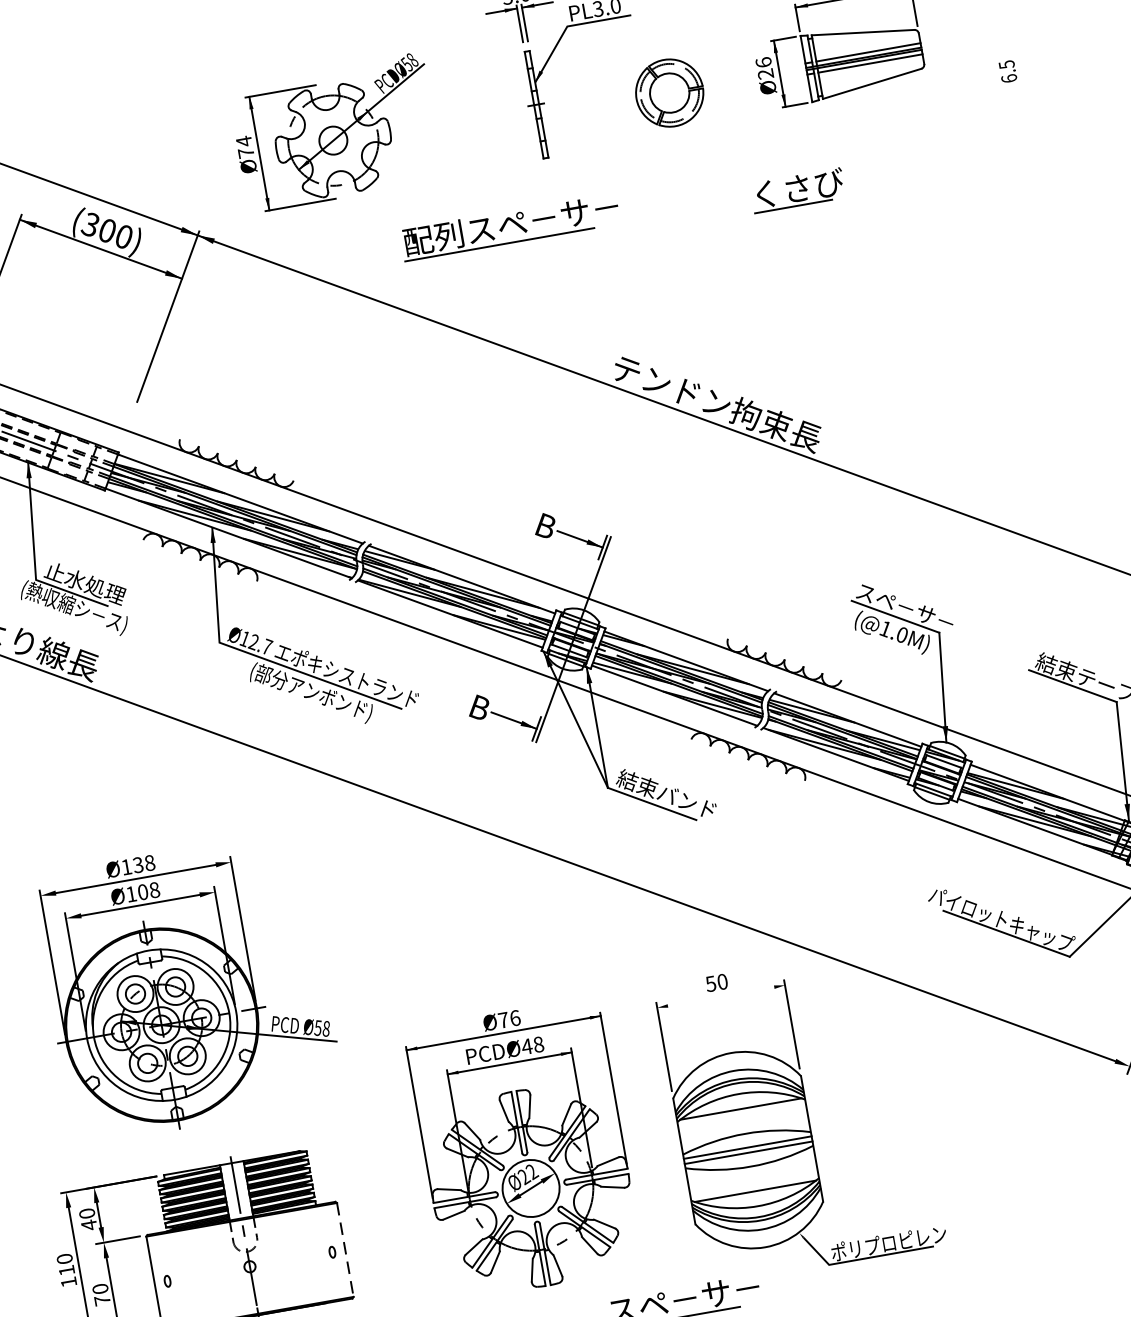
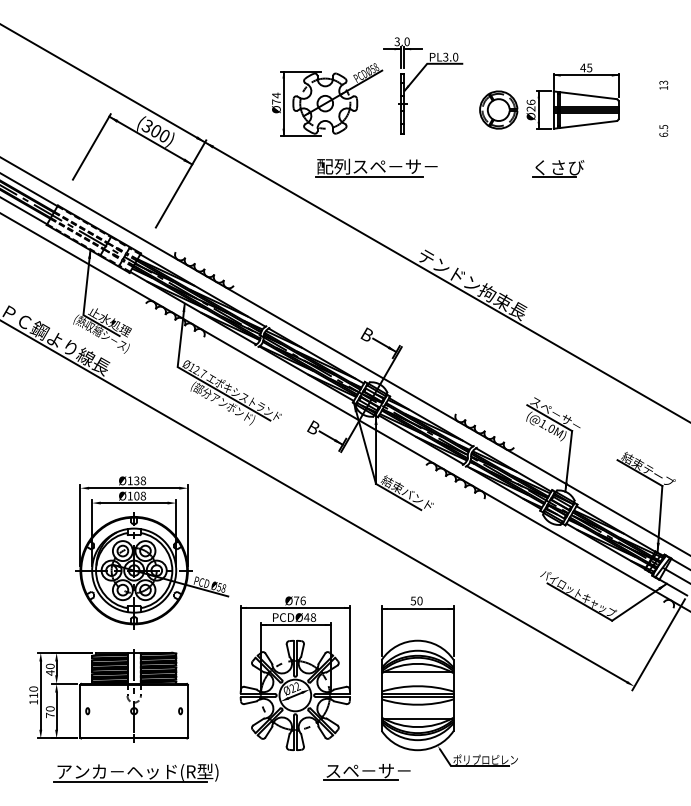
part: (669, 92) -> (498, 109), moved
part: (335, 132) -> (327, 99), moved
part: (797, 190) -> (558, 168), moved
part: (188, 987) -> (152, 552), moved
line: (720, 995) -> (417, 608), added
line: (344, 1250) -> (187, 711), dashed -> solid

